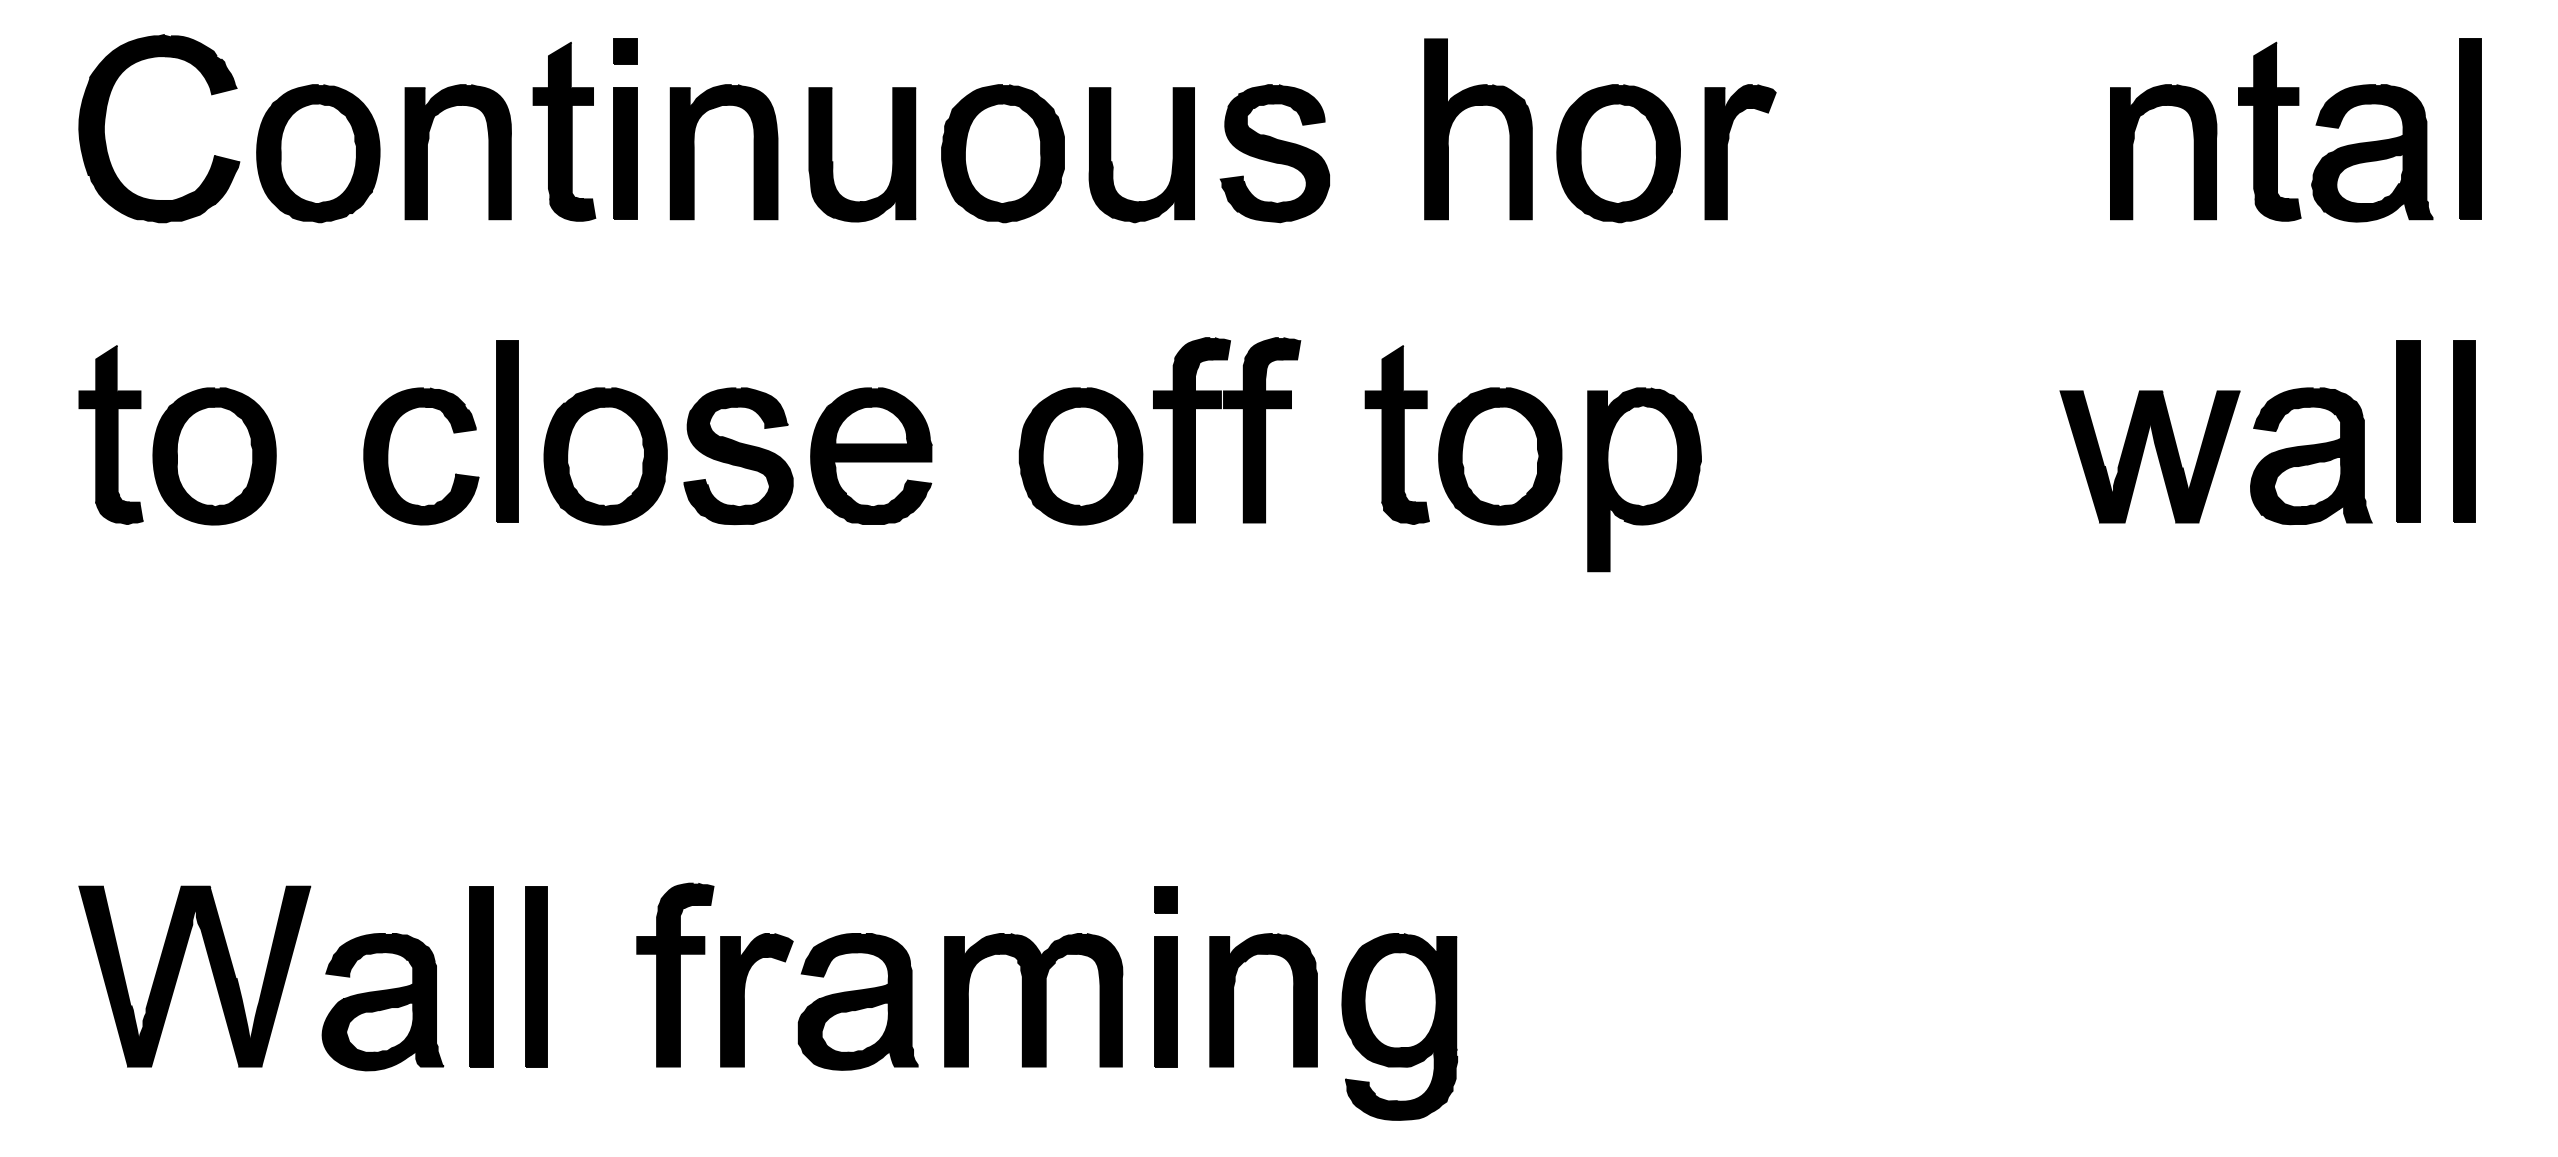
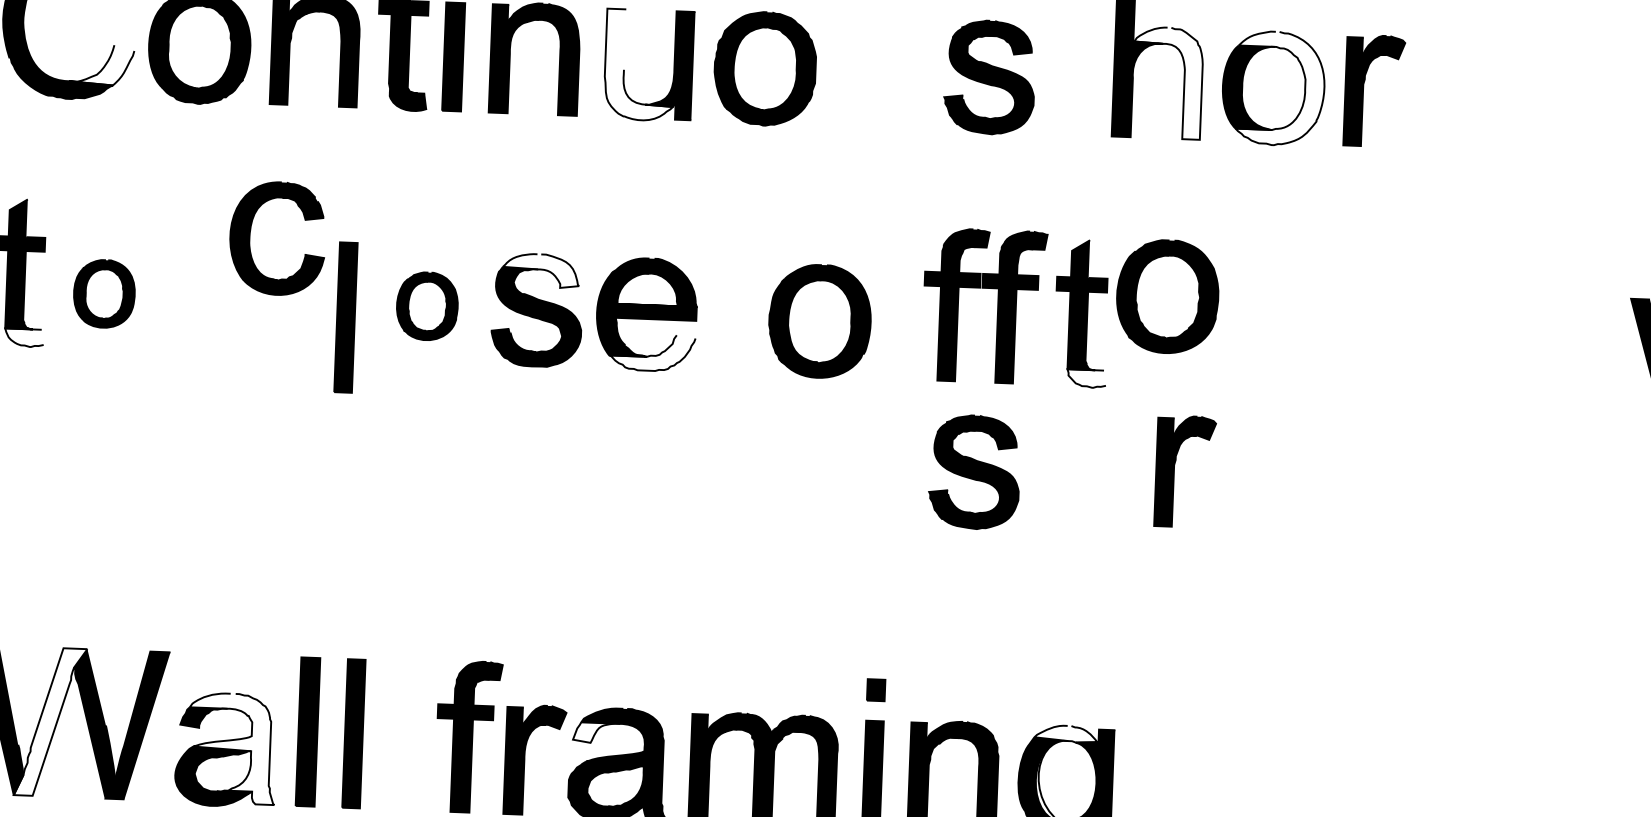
fill: (1489, 152) -> (1166, 83), removed
fill: (1627, 153) -> (1280, 88), removed
fill: (851, 154) -> (640, 64), removed
part: (1112, 161) -> (855, 78), removed
fill: (200, 179) -> (101, 64), removed
fill: (741, 408) -> (541, 271), removed
part: (1242, 430) -> (997, 306), moved
part: (507, 431) -> (345, 317), moved
part: (214, 456) -> (104, 293), size x0.6
part: (388, 456) -> (250, 237), moved
part: (605, 456) -> (427, 306), size x0.6
part: (1500, 456) -> (1167, 296), moved
part: (1644, 479) -> (1284, 358), removed
fill: (879, 501) -> (652, 352), removed
fill: (119, 513) -> (24, 338), removed
fill: (1405, 513) -> (1086, 378), removed
part: (1516, 621) -> (1174, 471), added
part: (1274, 631) -> (974, 472), added
fill: (1398, 943) -> (1066, 733), removed
fill: (829, 964) -> (596, 733), removed
fill: (169, 976) -> (50, 722), removed
fill: (390, 999) -> (232, 748), removed

